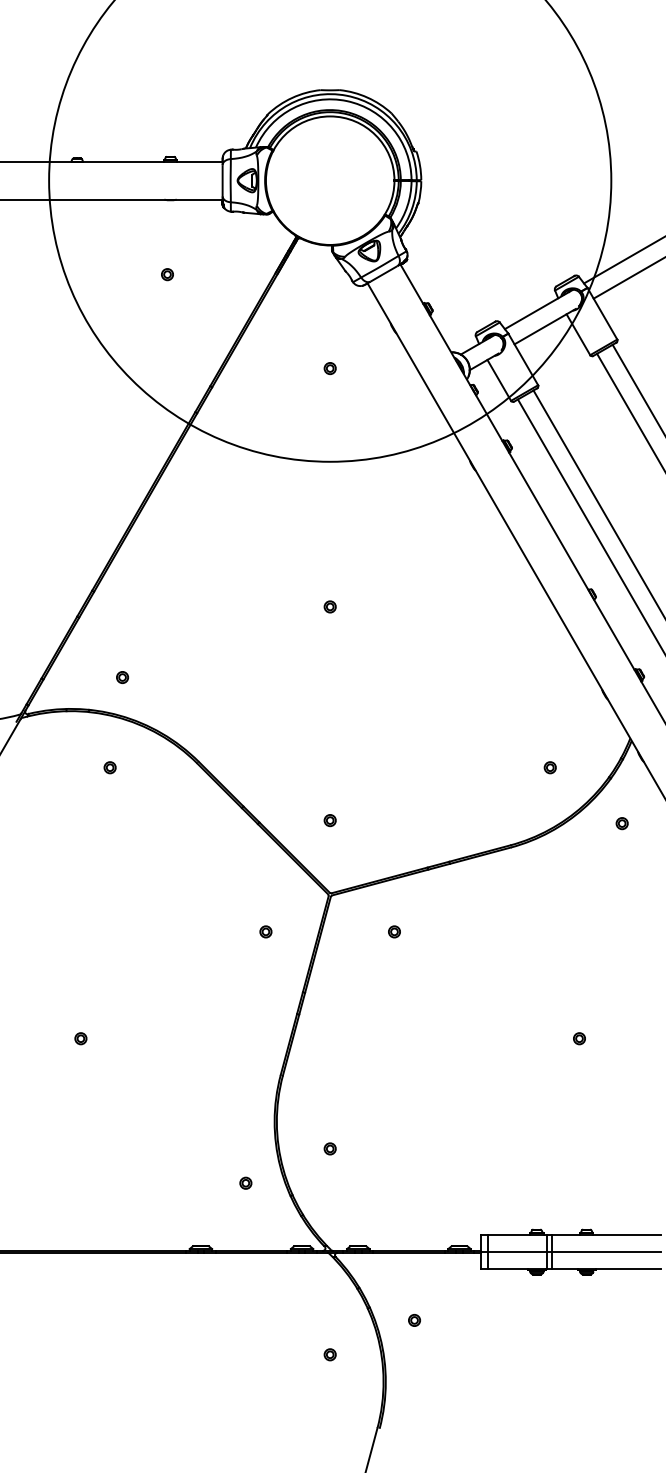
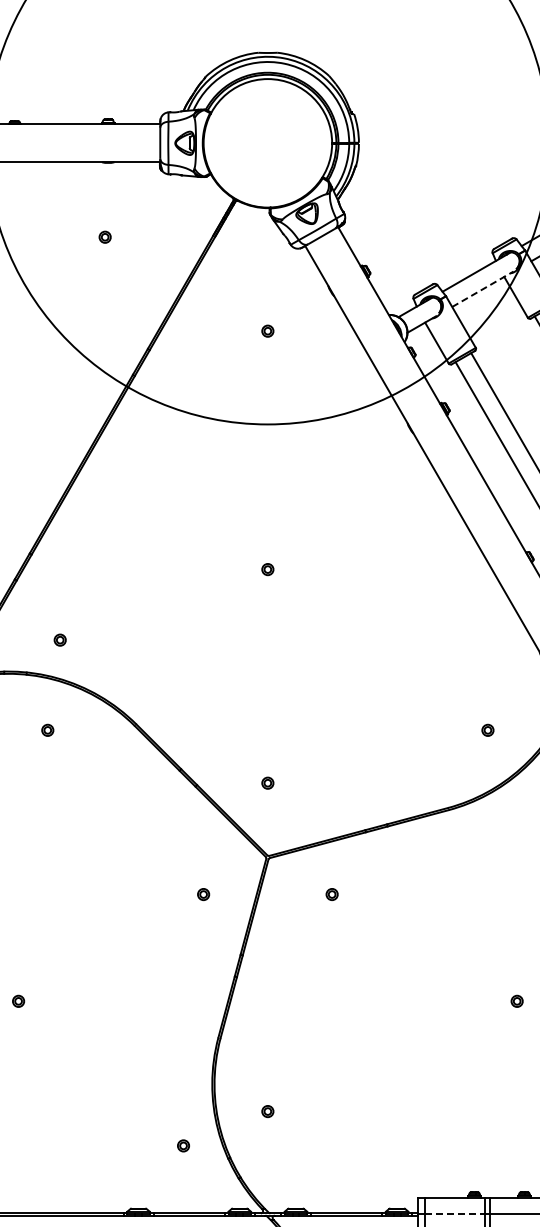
line: (545, 326) -> (483, 289), solid -> dashed
line: (517, 1251) -> (455, 1214), solid -> dashed

